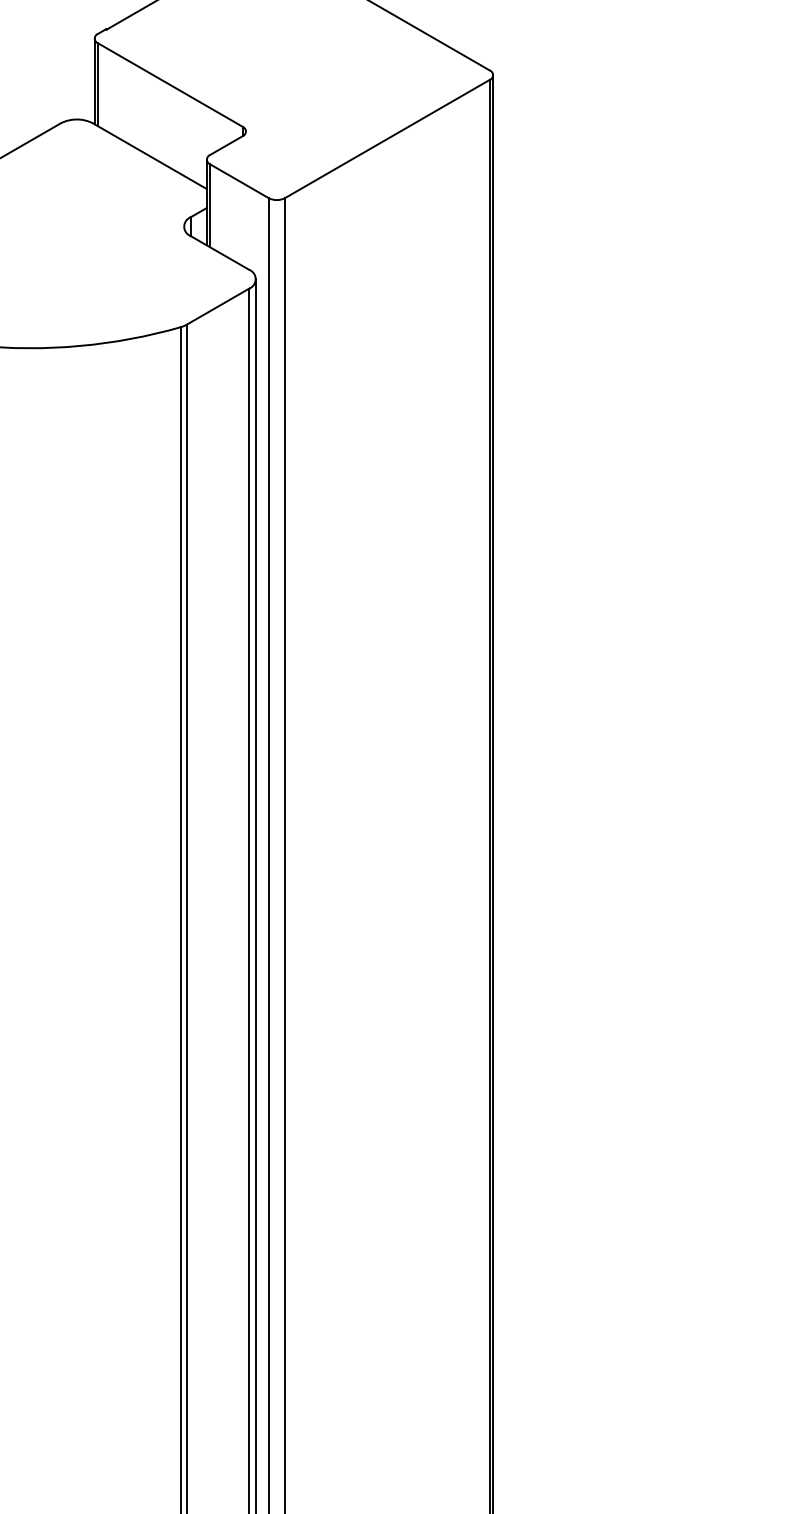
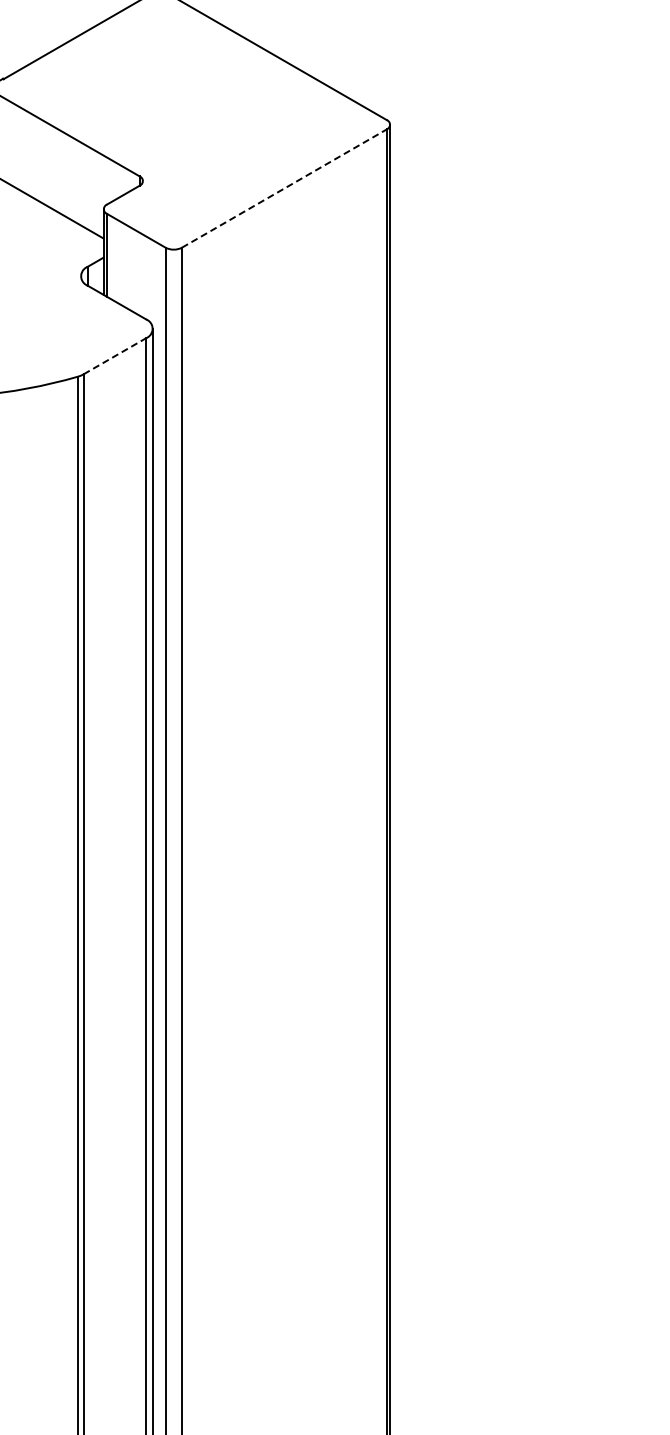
line: (387, 138) -> (284, 188), solid -> dashed
line: (218, 306) -> (115, 356), solid -> dashed

